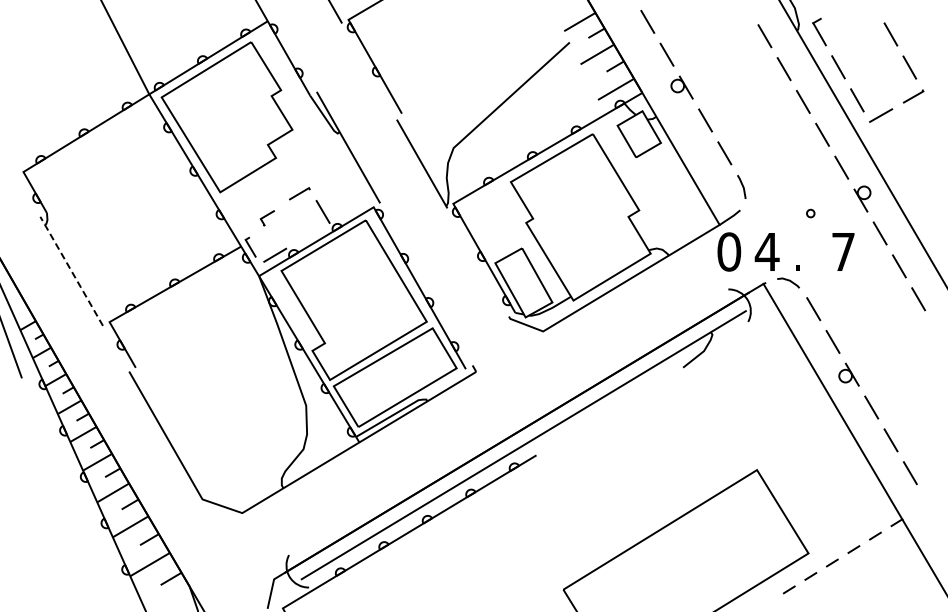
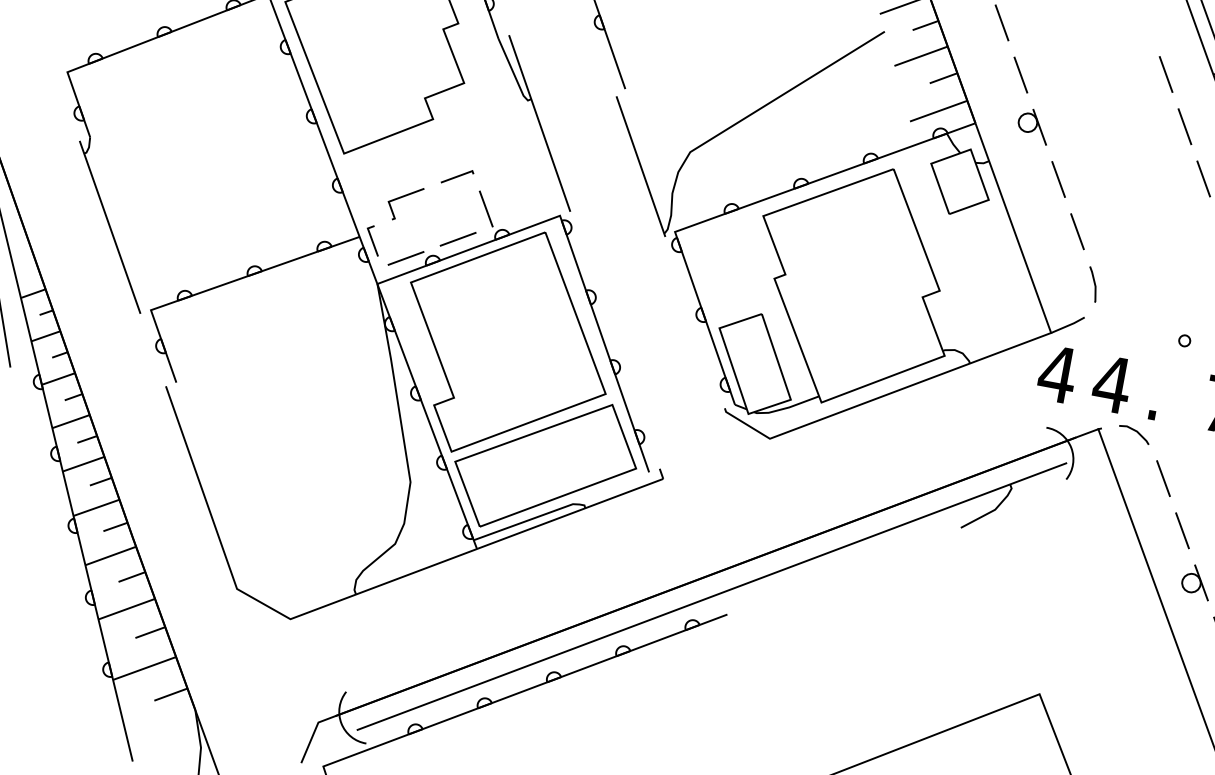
part: (267, 218) -> (404, 203), size x1.67
line: (307, 235) -> (457, 238), added
text: (728, 251) -> (1056, 373), 0 -> 4
line: (71, 271) -> (109, 227), dashed -> solid

